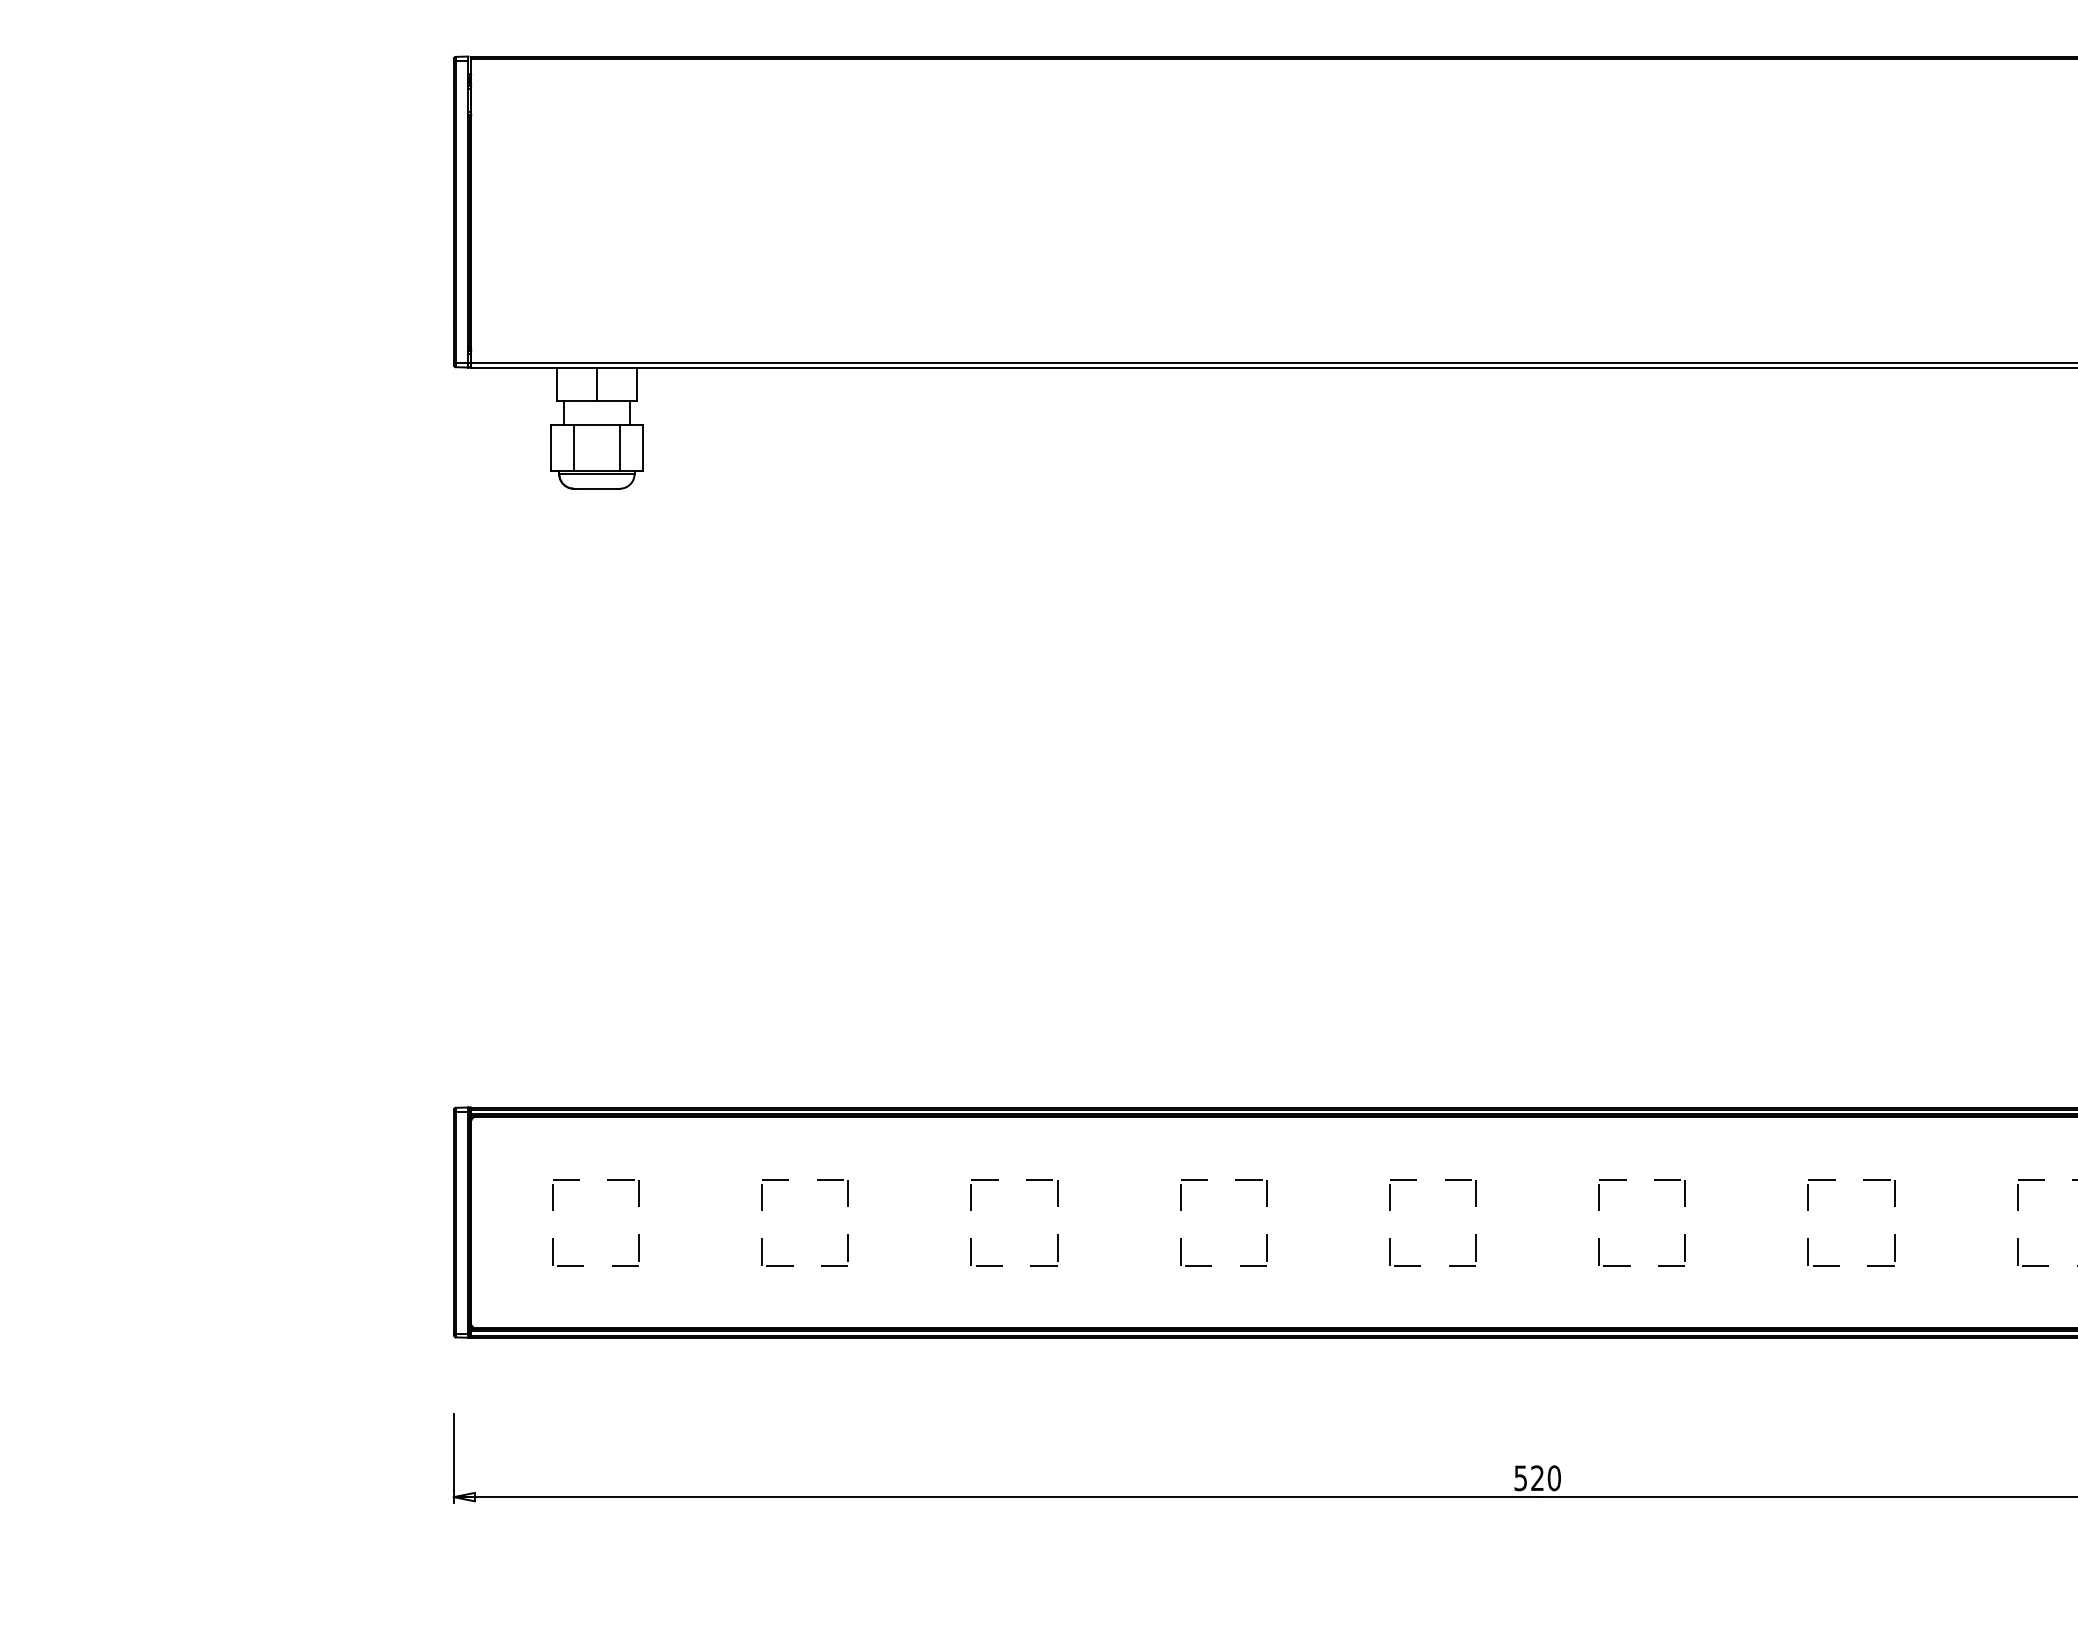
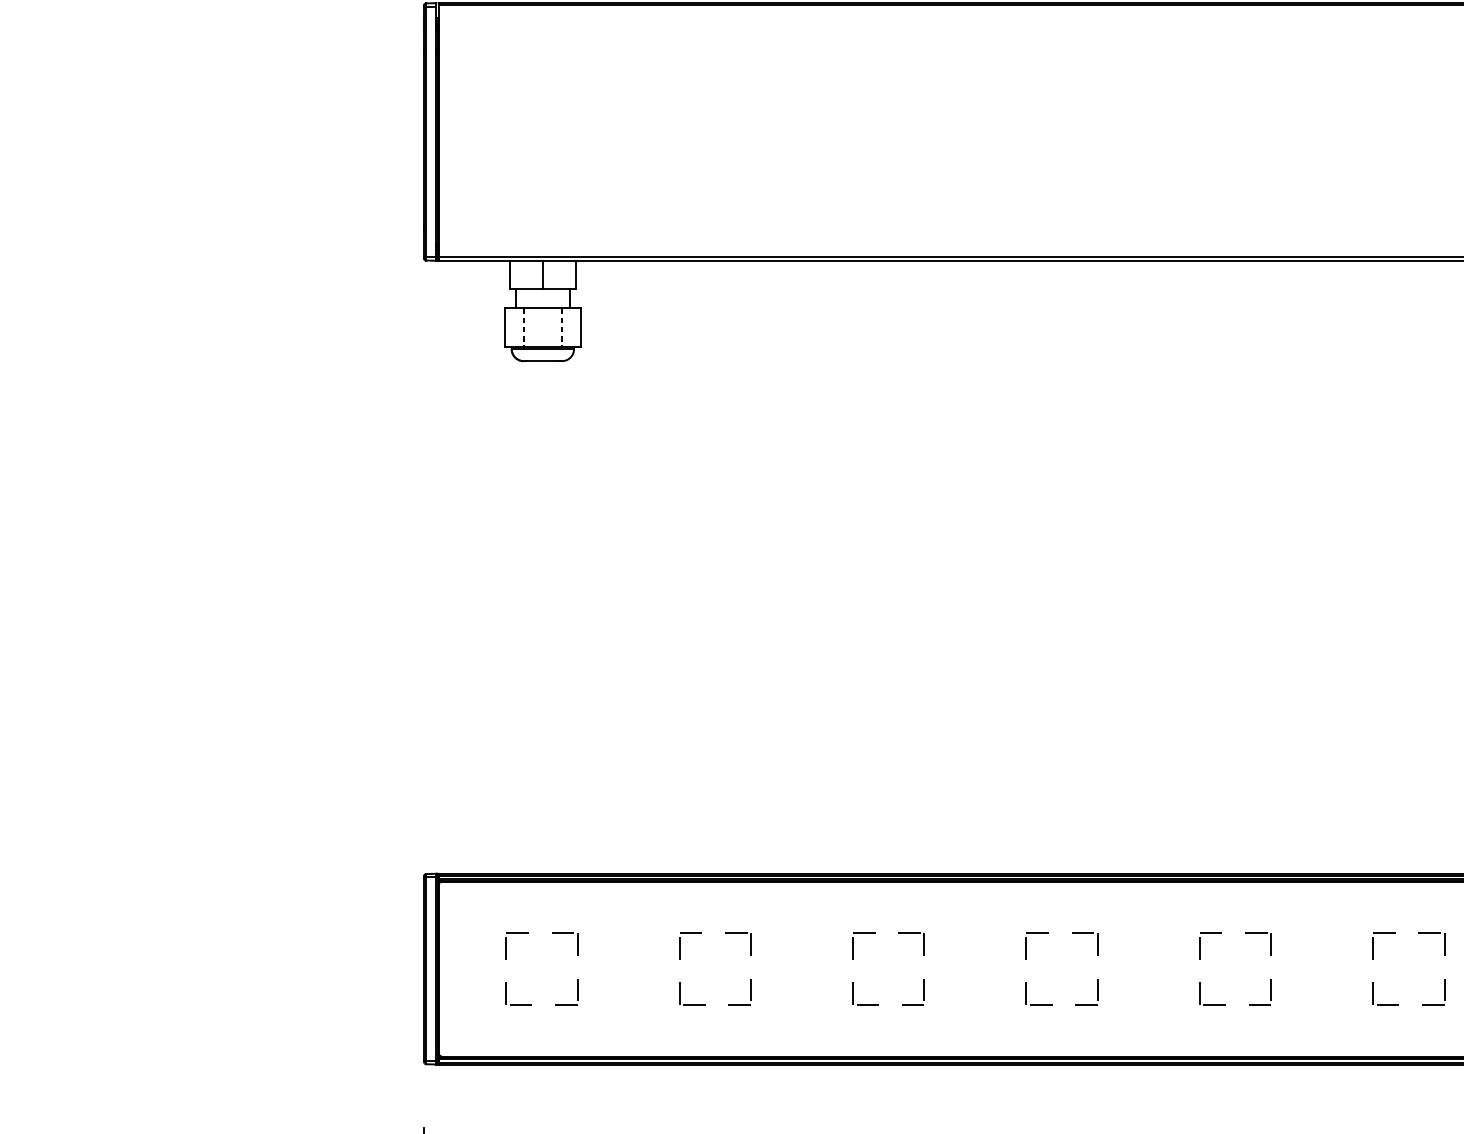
line: (573, 448) -> (523, 327), solid -> dashed
line: (619, 448) -> (561, 327), solid -> dashed

